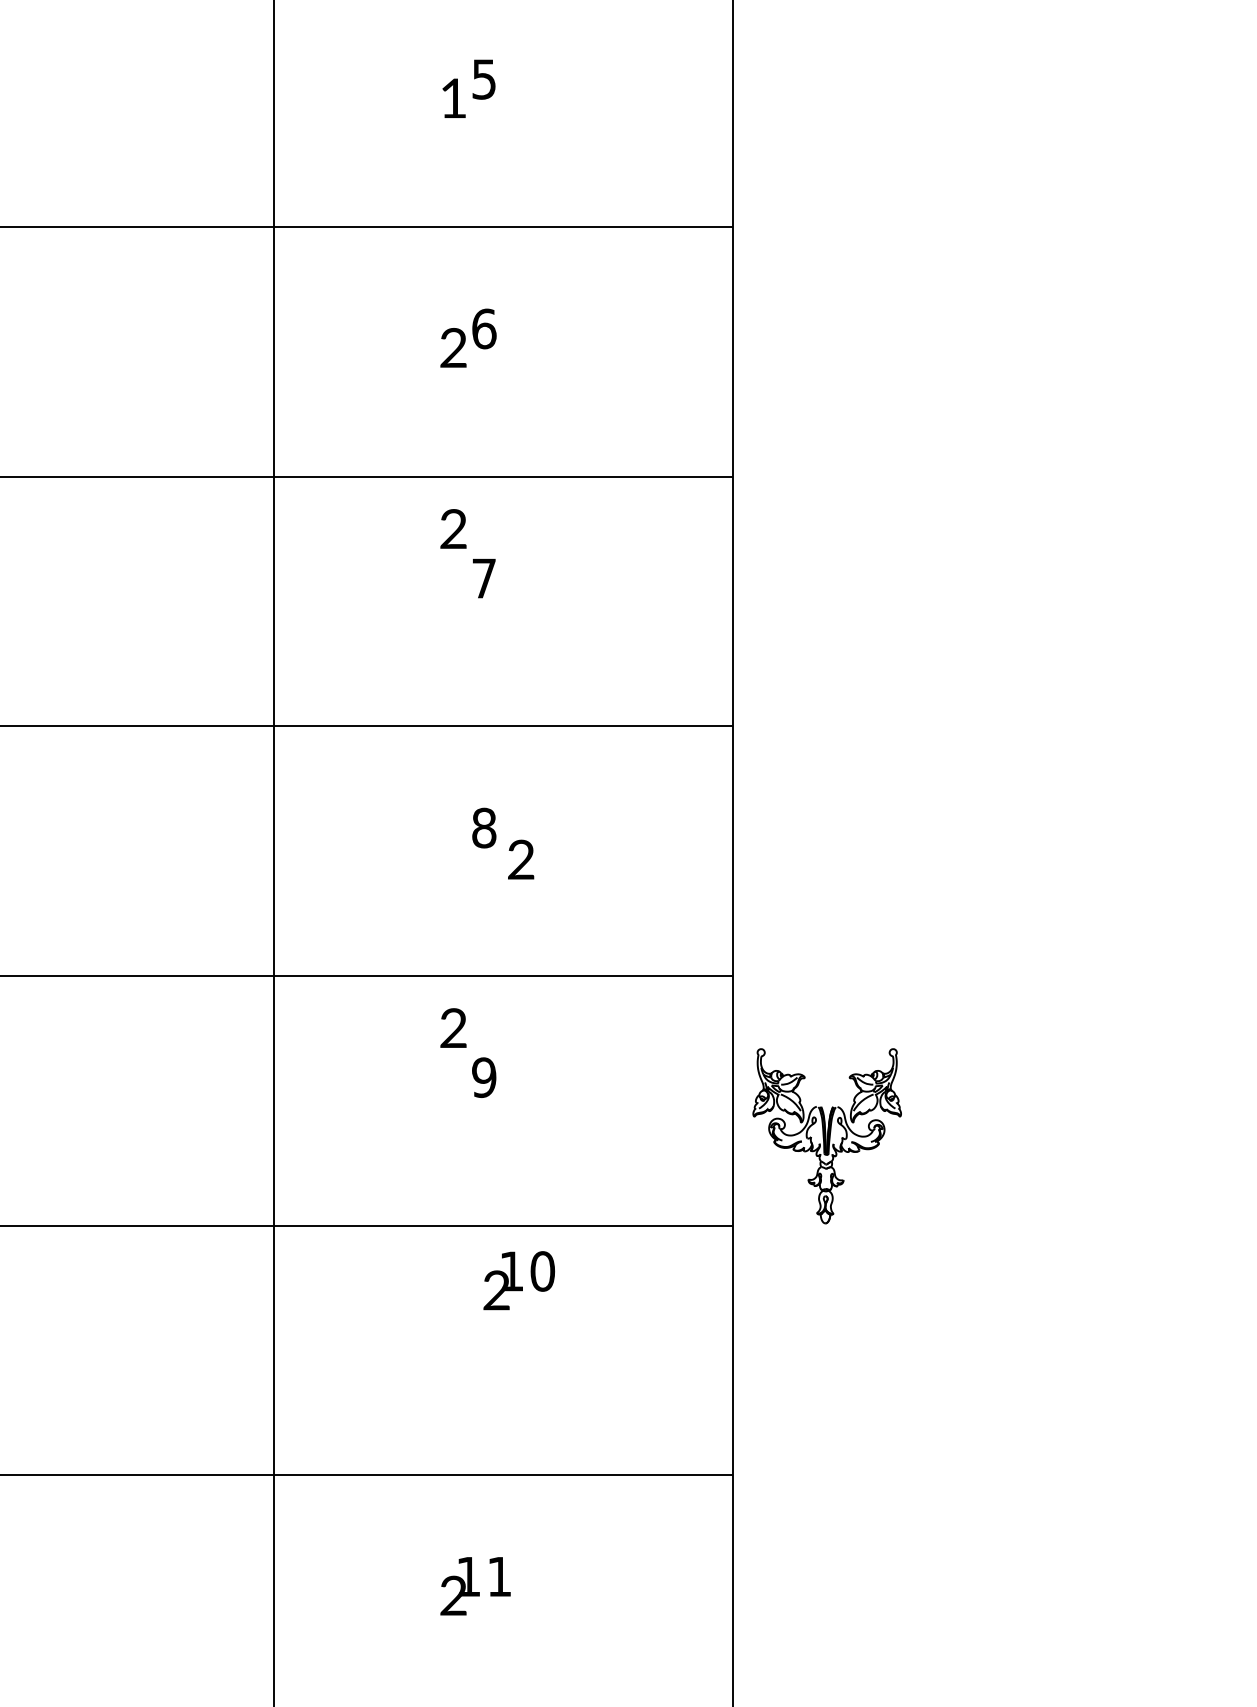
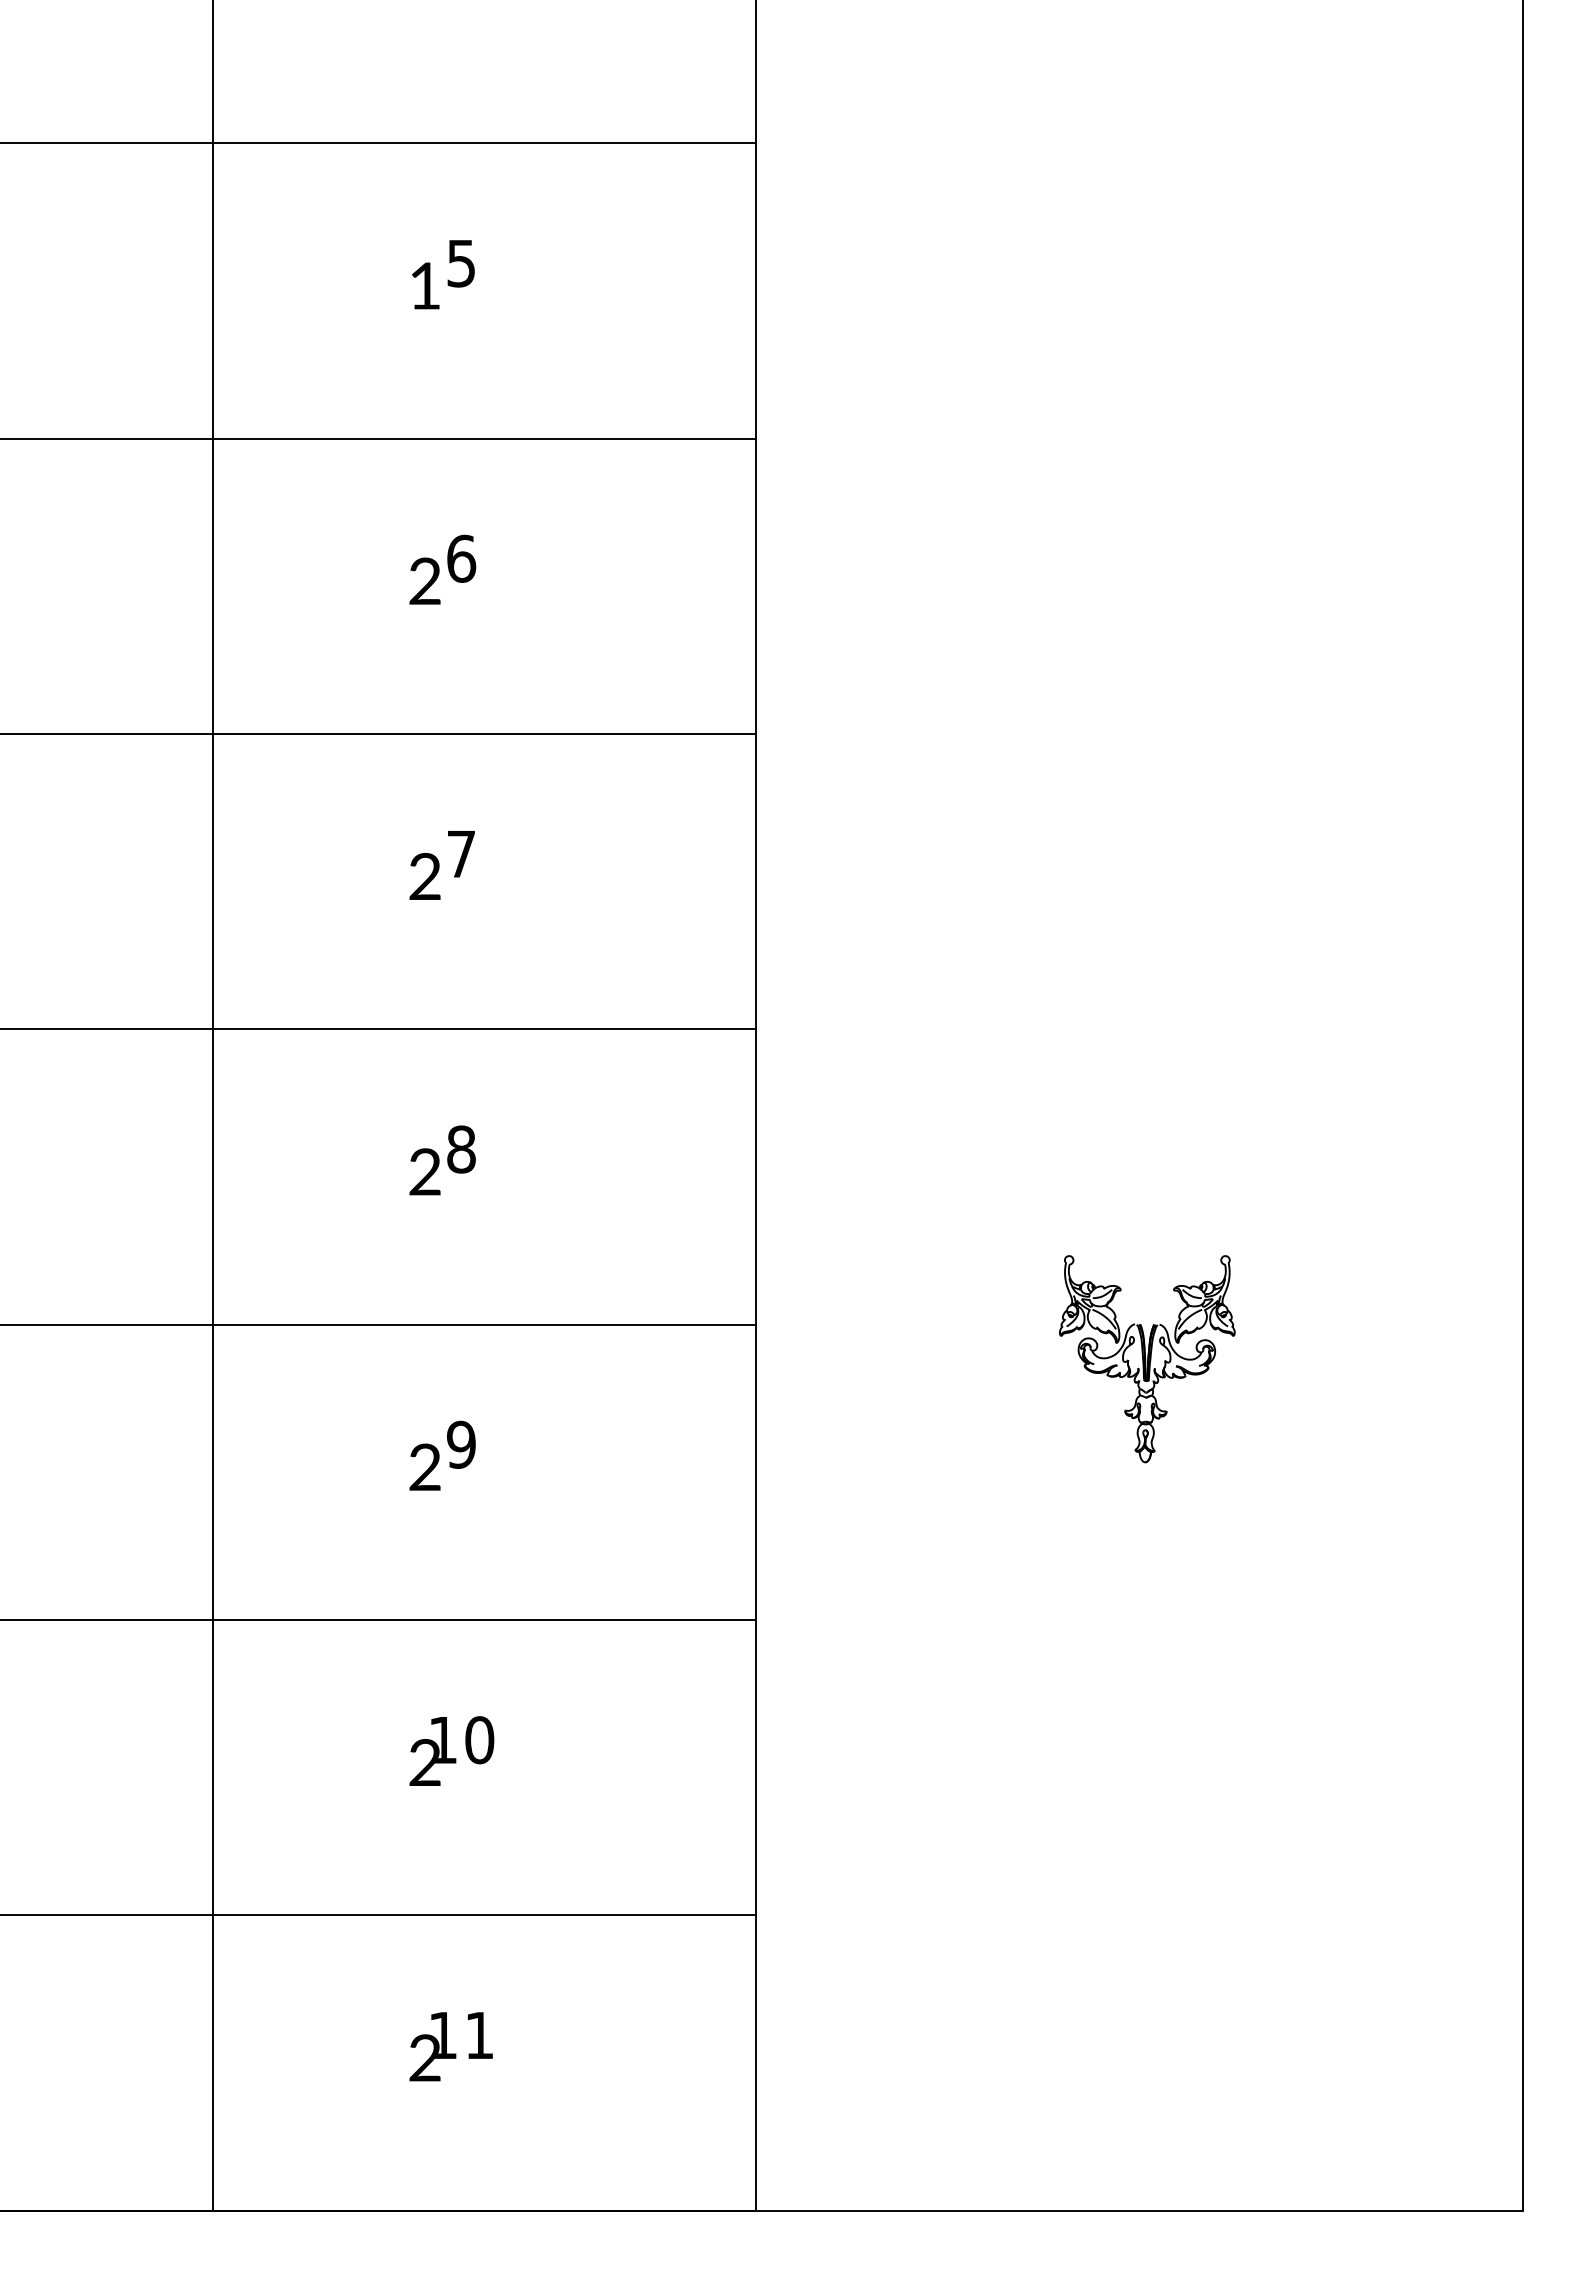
text: (453, 528) -> (424, 876), moved
text: (520, 859) -> (424, 1171), moved
text: (453, 1027) -> (424, 1466), moved
part: (827, 1136) -> (1147, 1359), moved
text: (518, 1280) -> (451, 1750), moved

